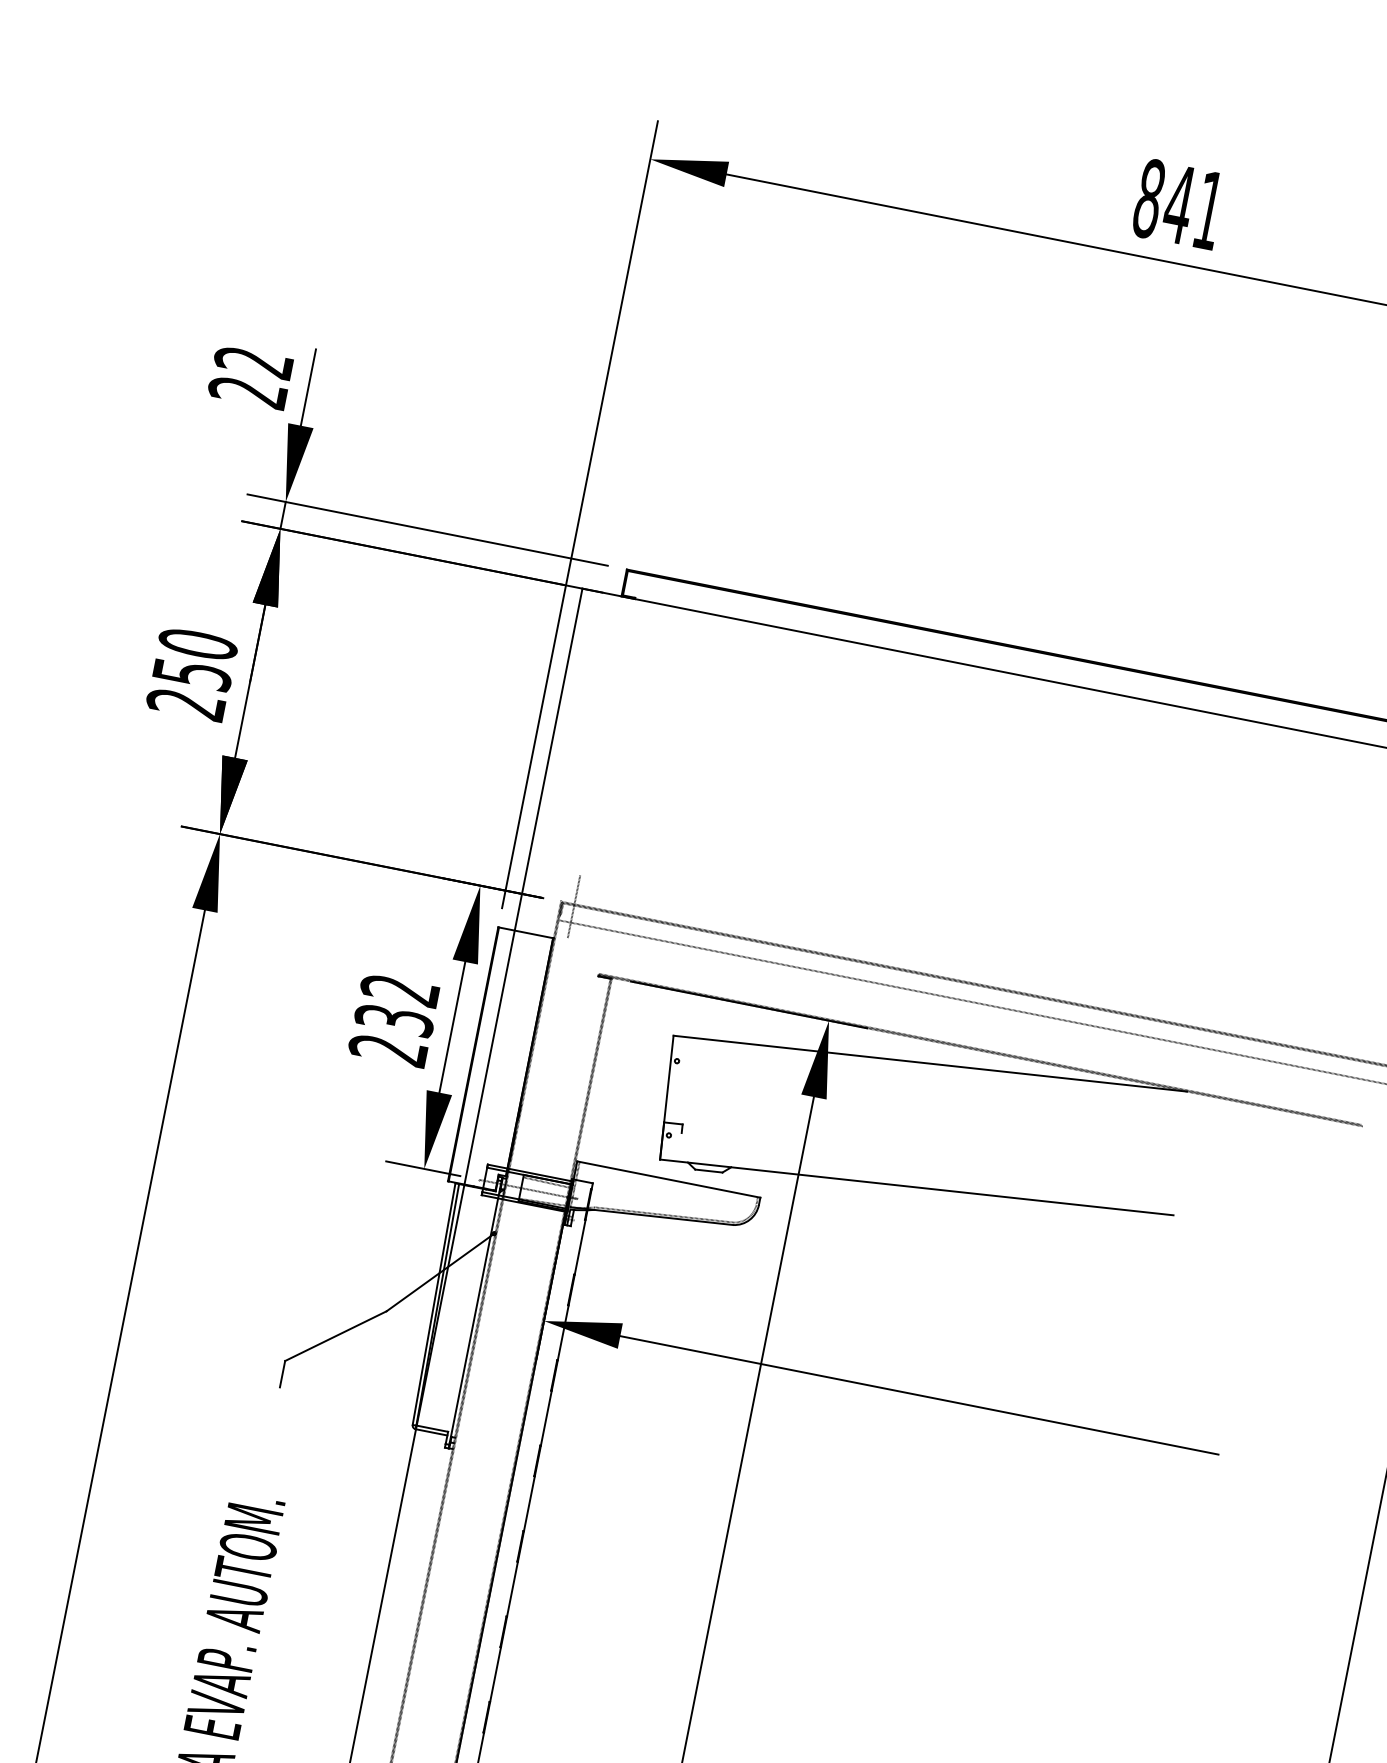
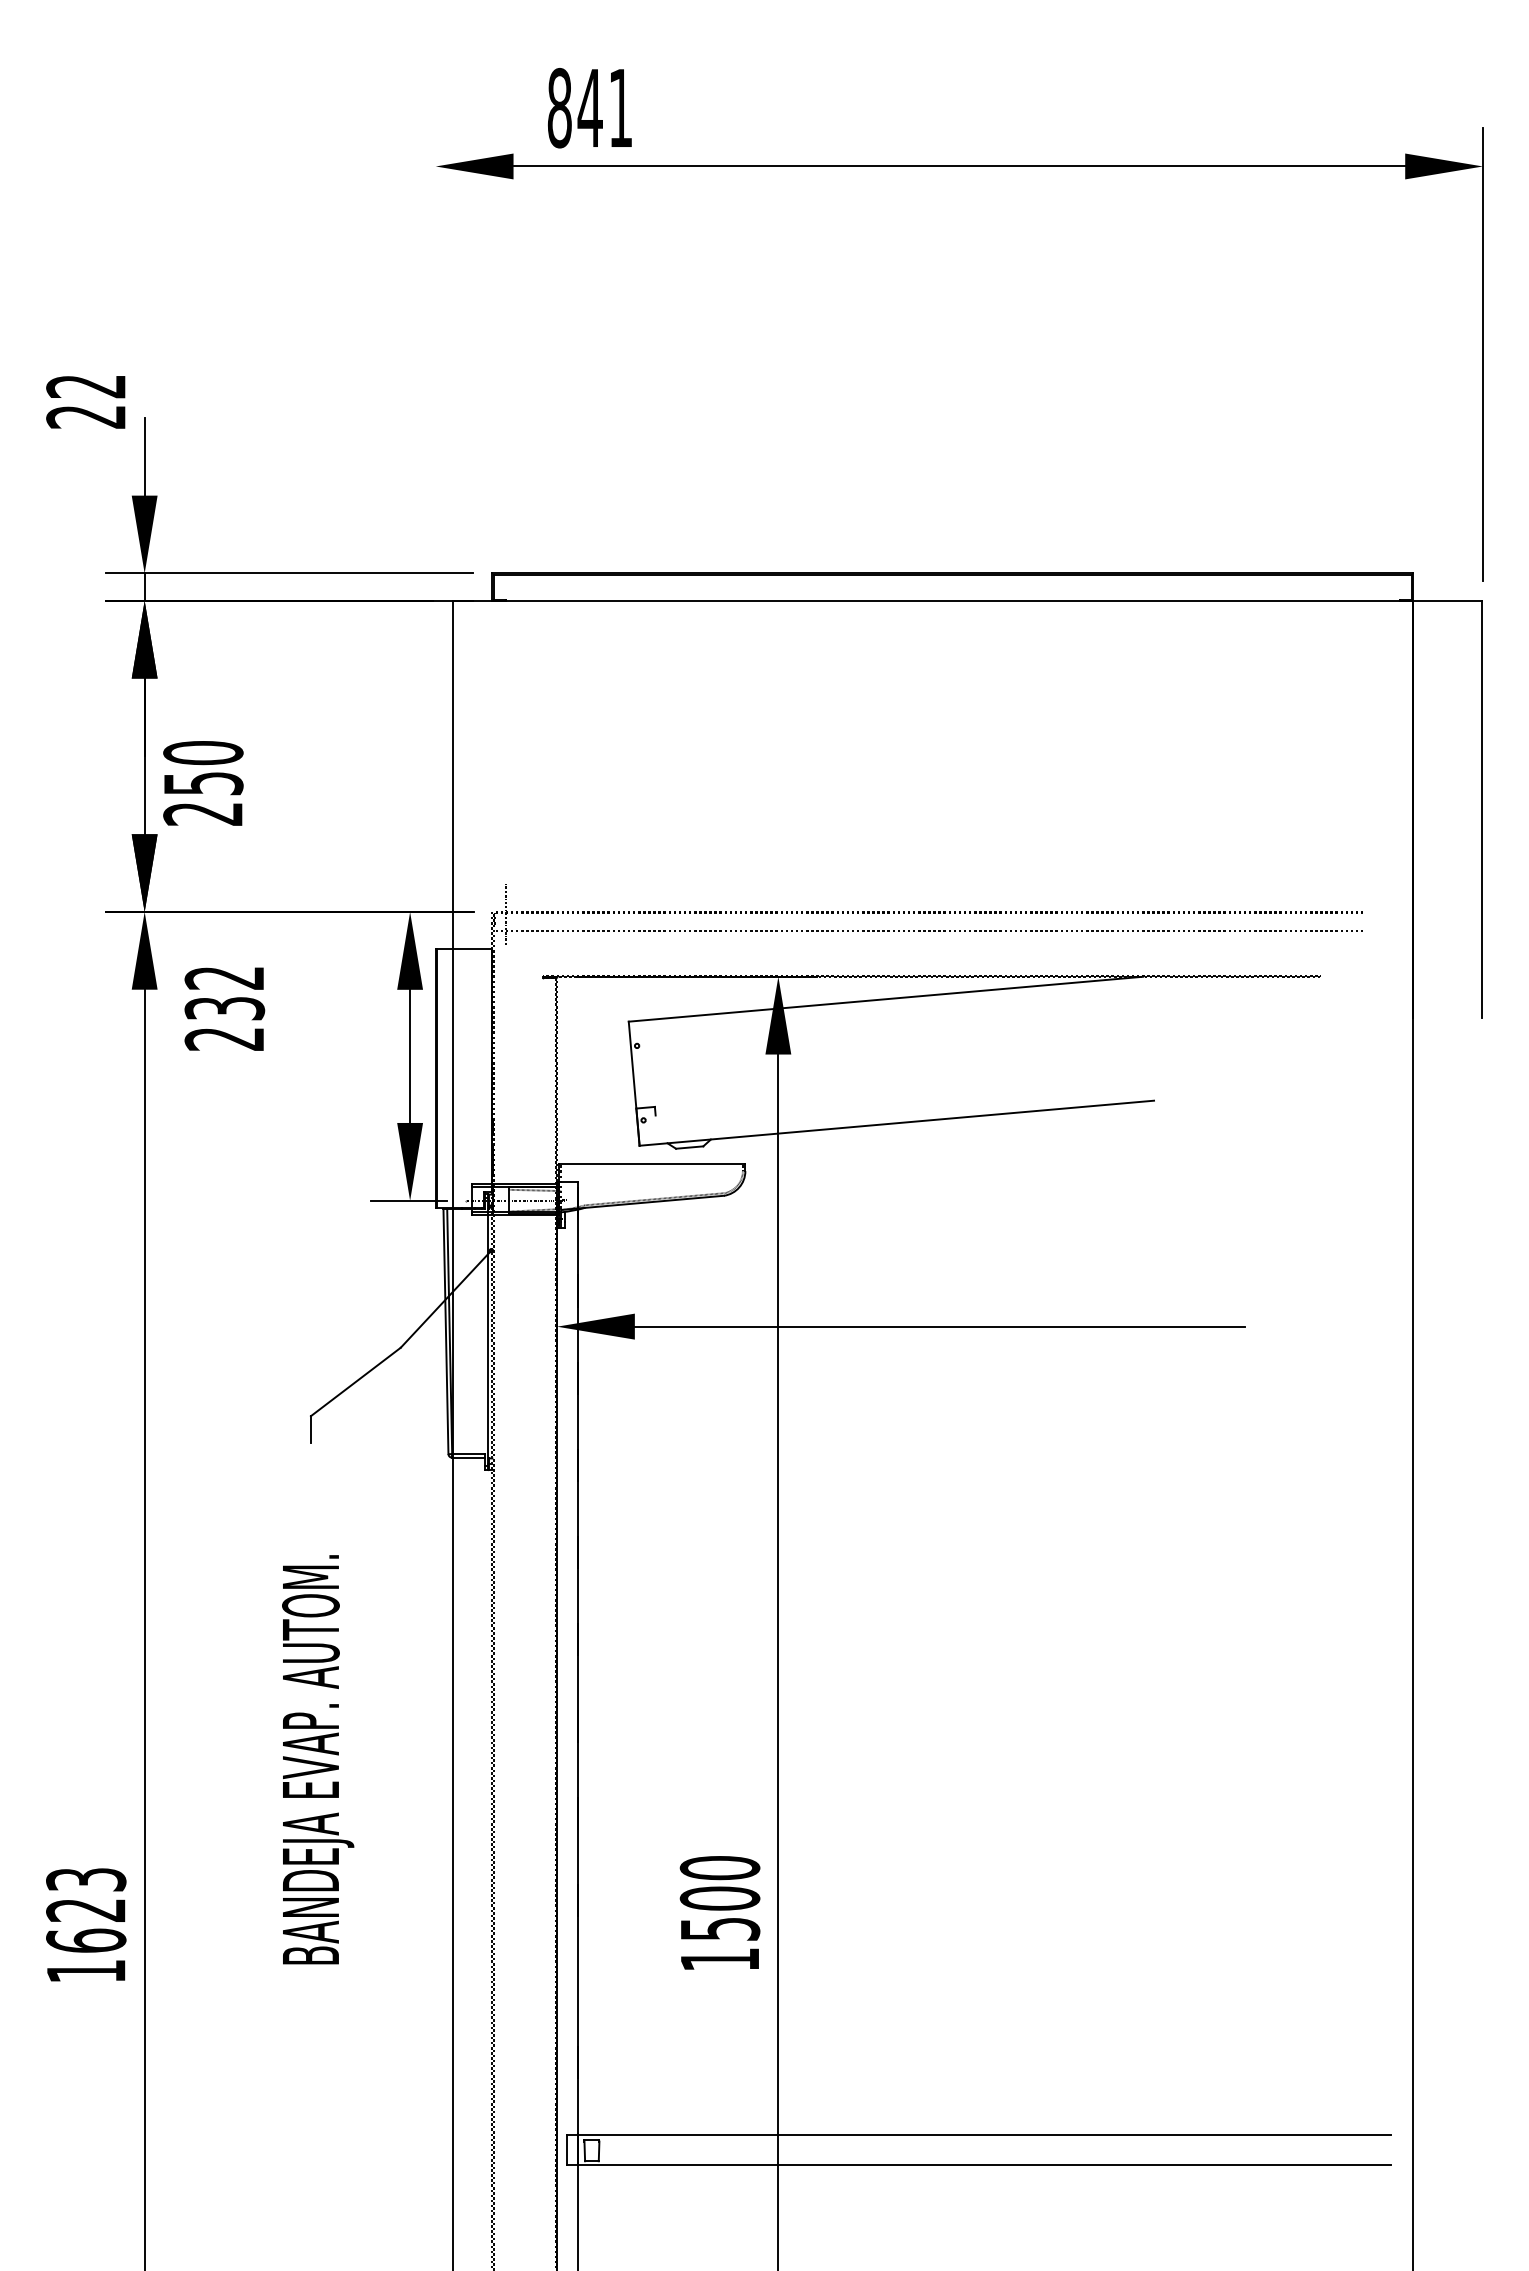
text: (1178, 204) -> (589, 108), moved
text: (250, 377) -> (85, 402), moved
line: (579, 514) -> (435, 528), removed
text: (192, 674) -> (203, 783), moved
text: (394, 1019) -> (224, 1008), moved

